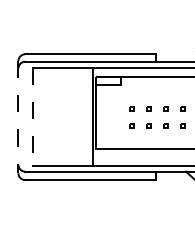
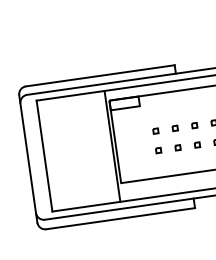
line: (32, 116) -> (44, 155), dashed -> solid
line: (18, 117) -> (28, 159), dashed -> solid

